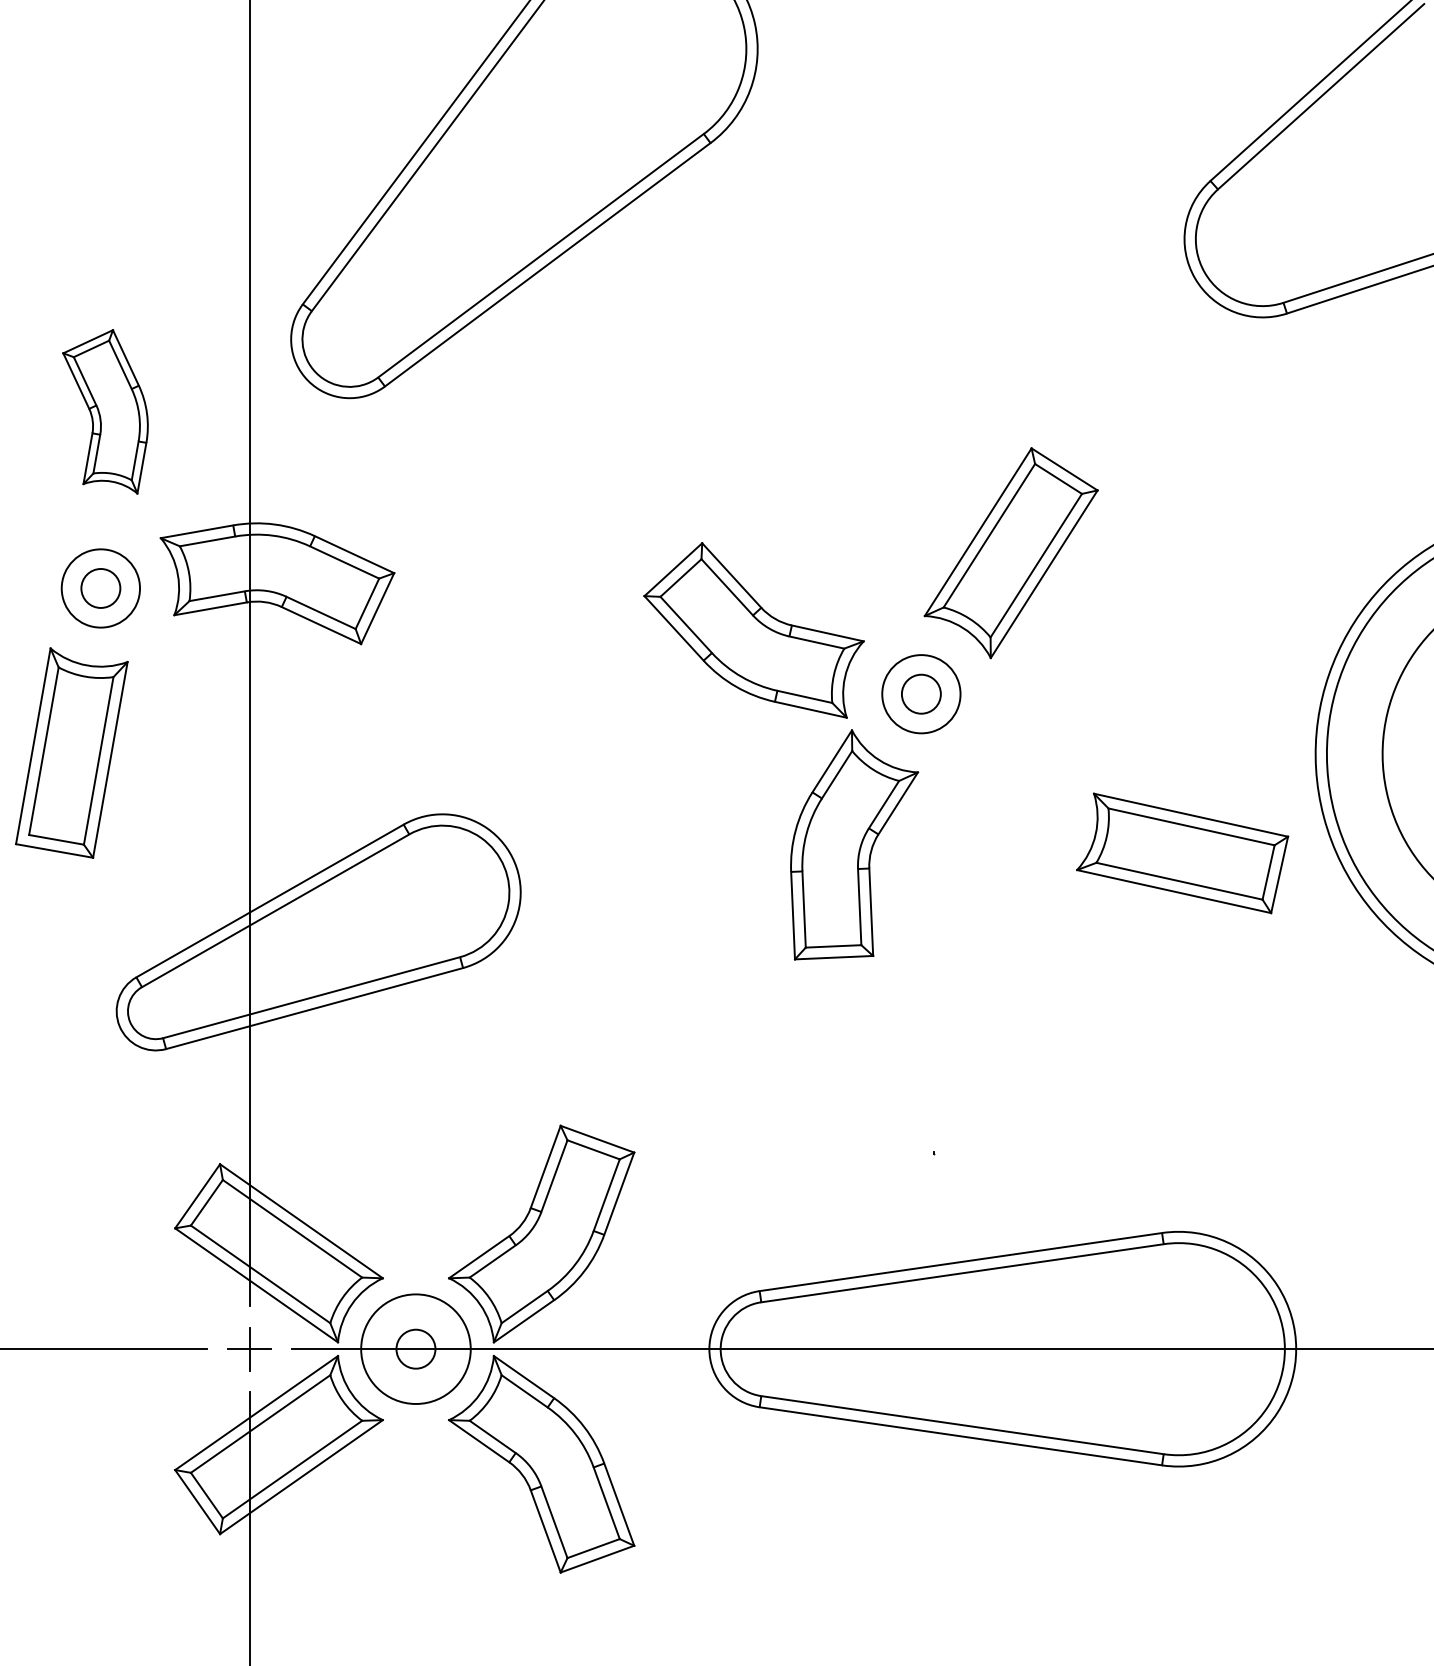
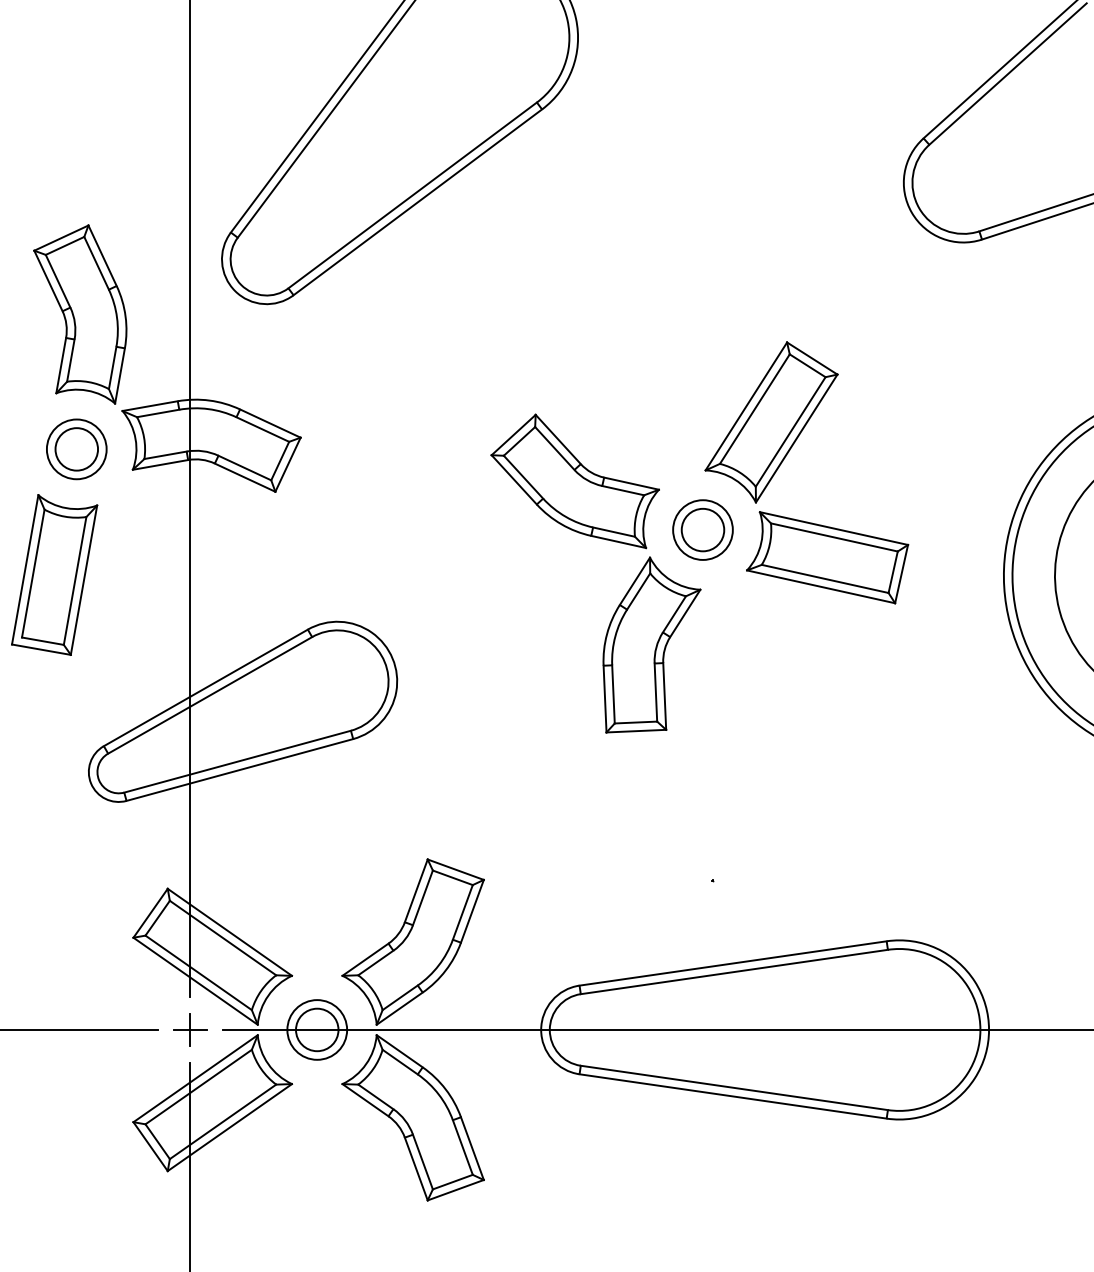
part: (105, 411) -> (80, 314), size x1.43
circle: (100, 588) -> (76, 449), size x1.43
circle: (921, 694) -> (703, 530), size x1.43
part: (1182, 853) -> (827, 557), moved
circle: (415, 1349) -> (316, 1030), size x0.71
circle: (415, 1349) -> (316, 1030), size x1.43

